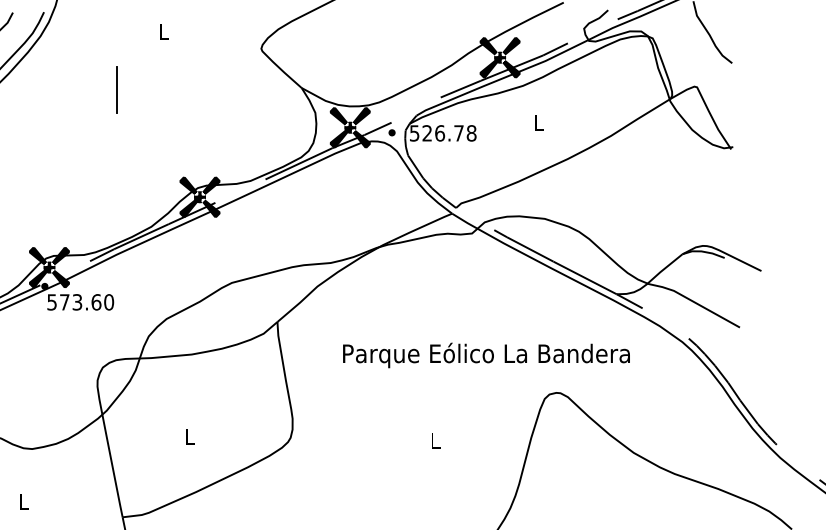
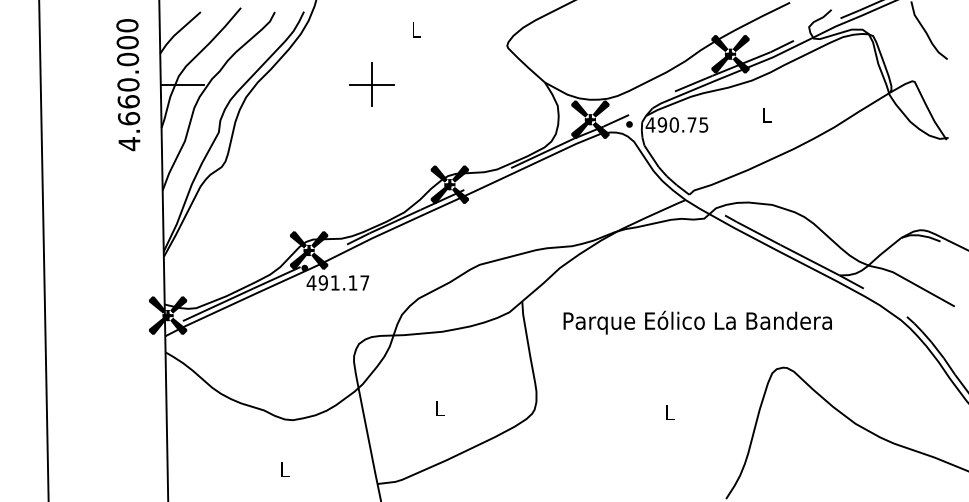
line: (116, 90) -> (371, 84), added
text: (442, 132) -> (676, 124), 526.78 -> 490.75
text: (79, 301) -> (337, 282), 573.60 -> 491.17
text: (486, 355) -> (697, 322), moved

